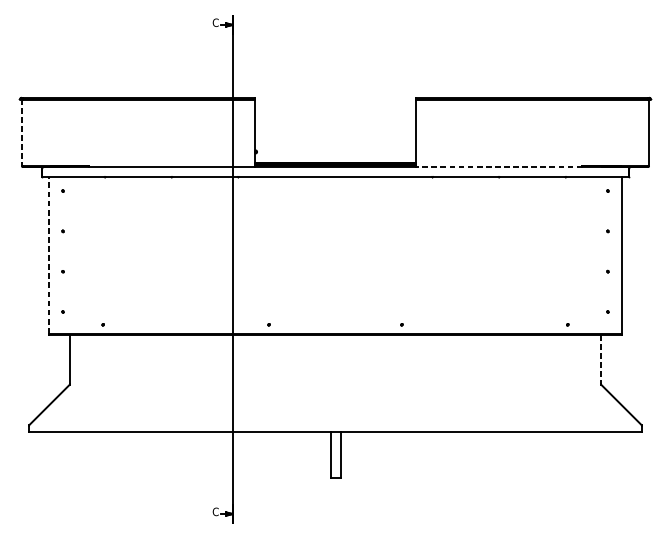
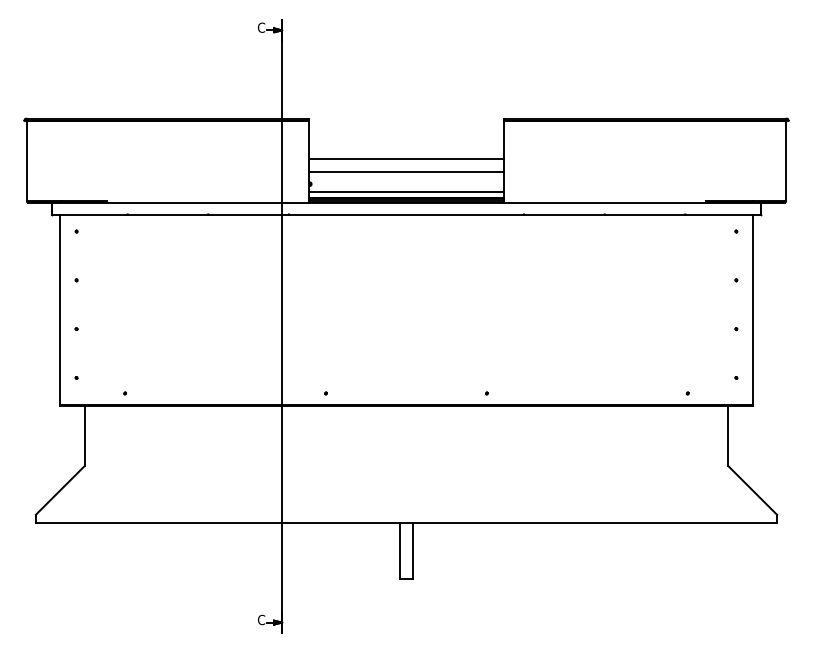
line: (335, 131) -> (406, 159), added
line: (21, 132) -> (26, 160), dashed -> solid
line: (335, 142) -> (406, 172), added
line: (335, 158) -> (406, 192), added
line: (499, 167) -> (604, 202), dashed -> solid
line: (48, 255) -> (59, 309), dashed -> solid
line: (601, 360) -> (728, 436), dashed -> solid

